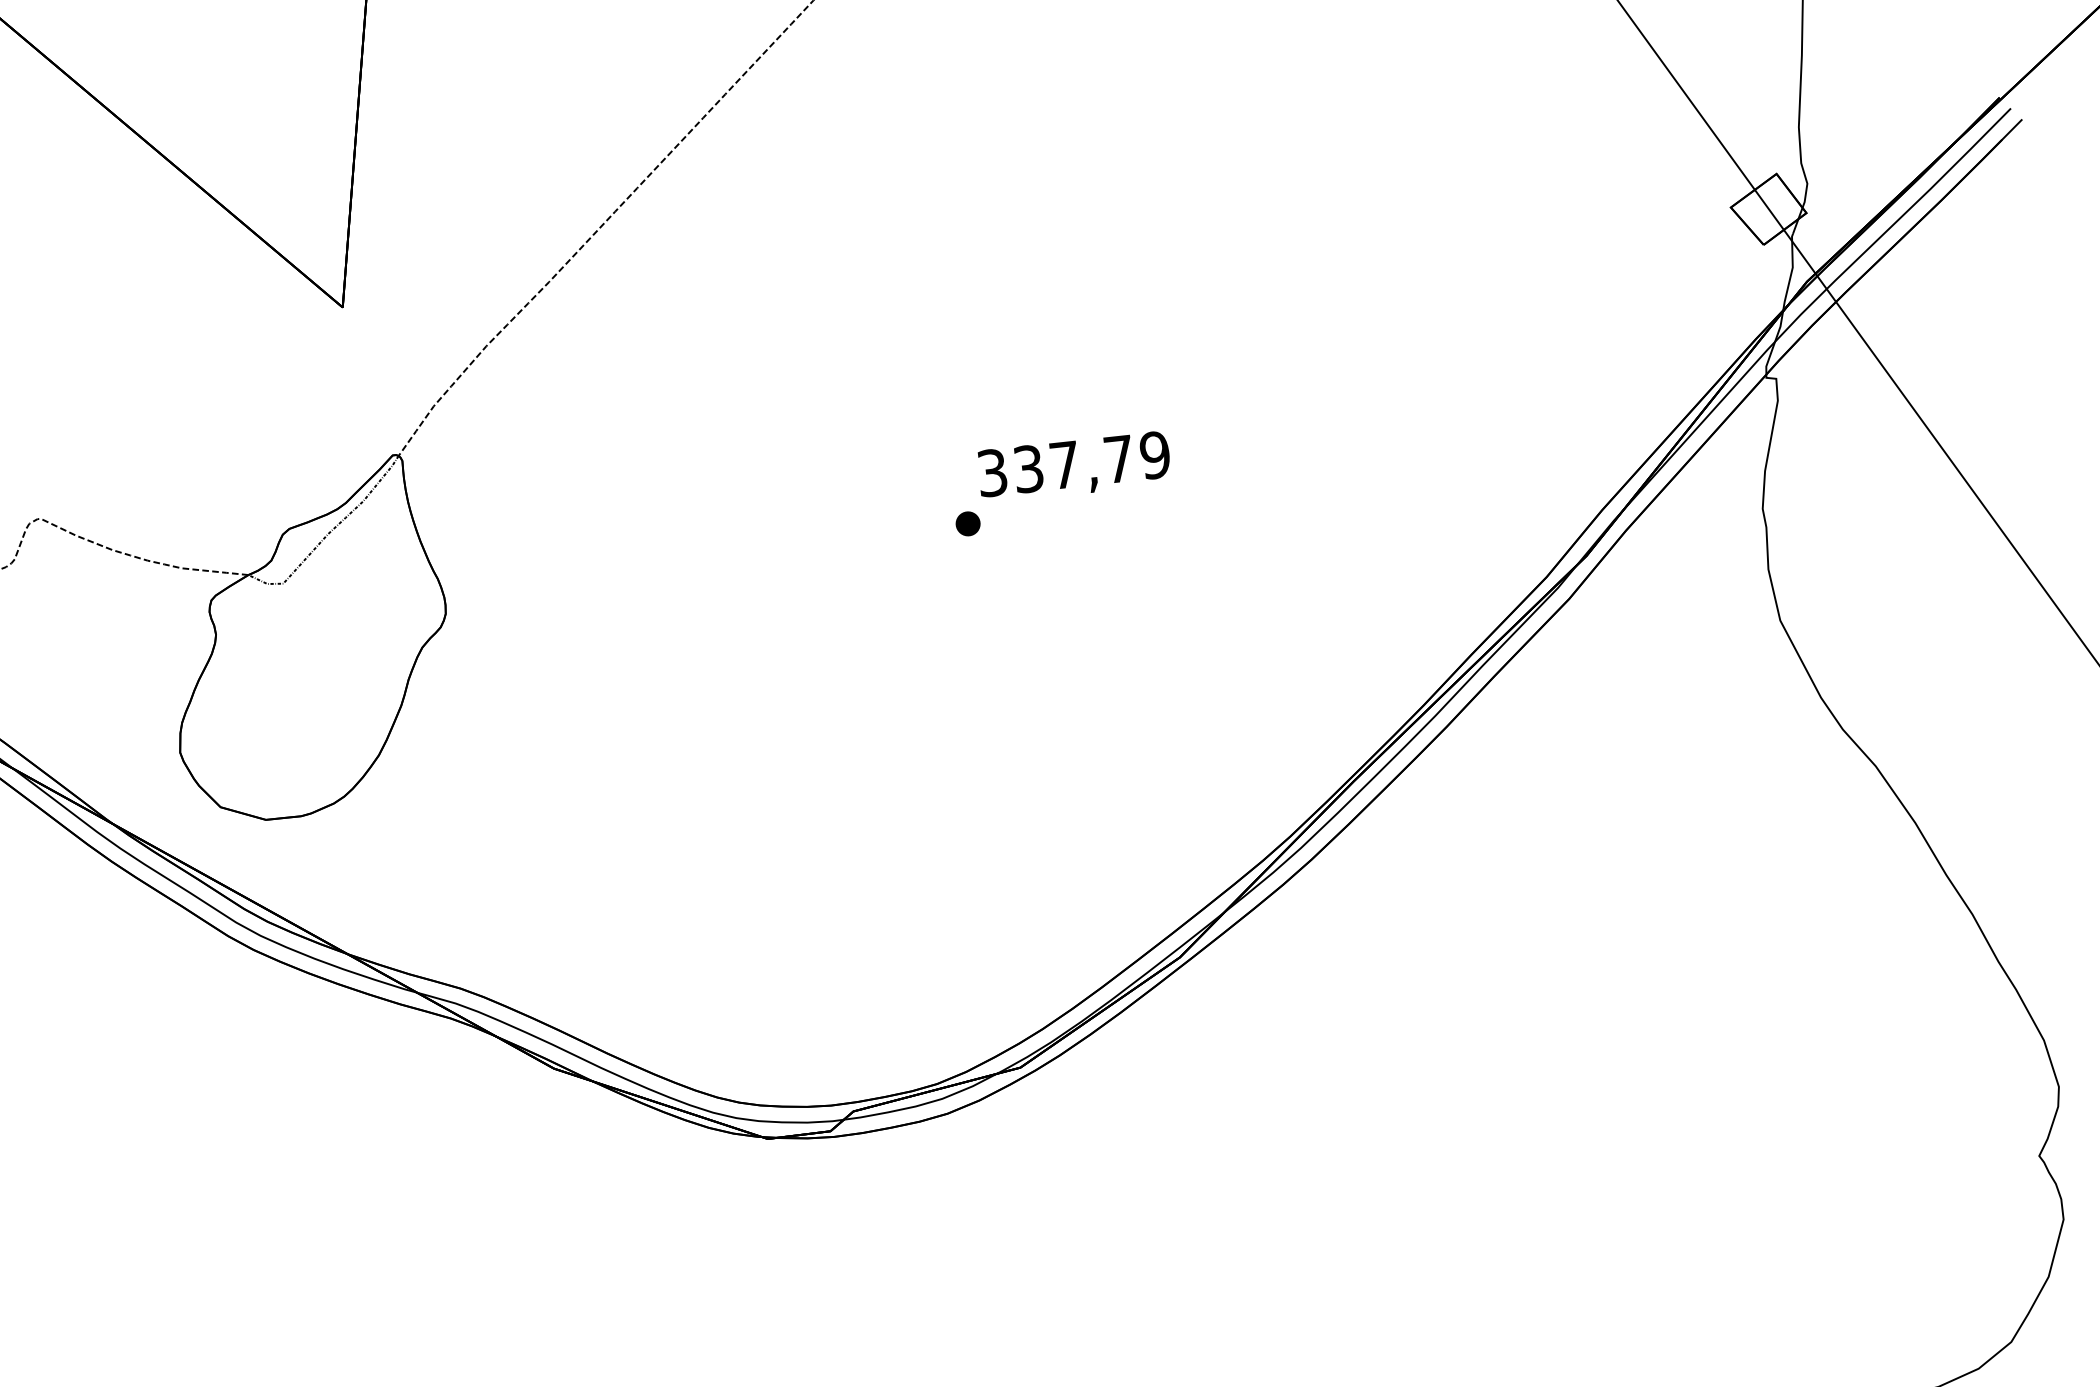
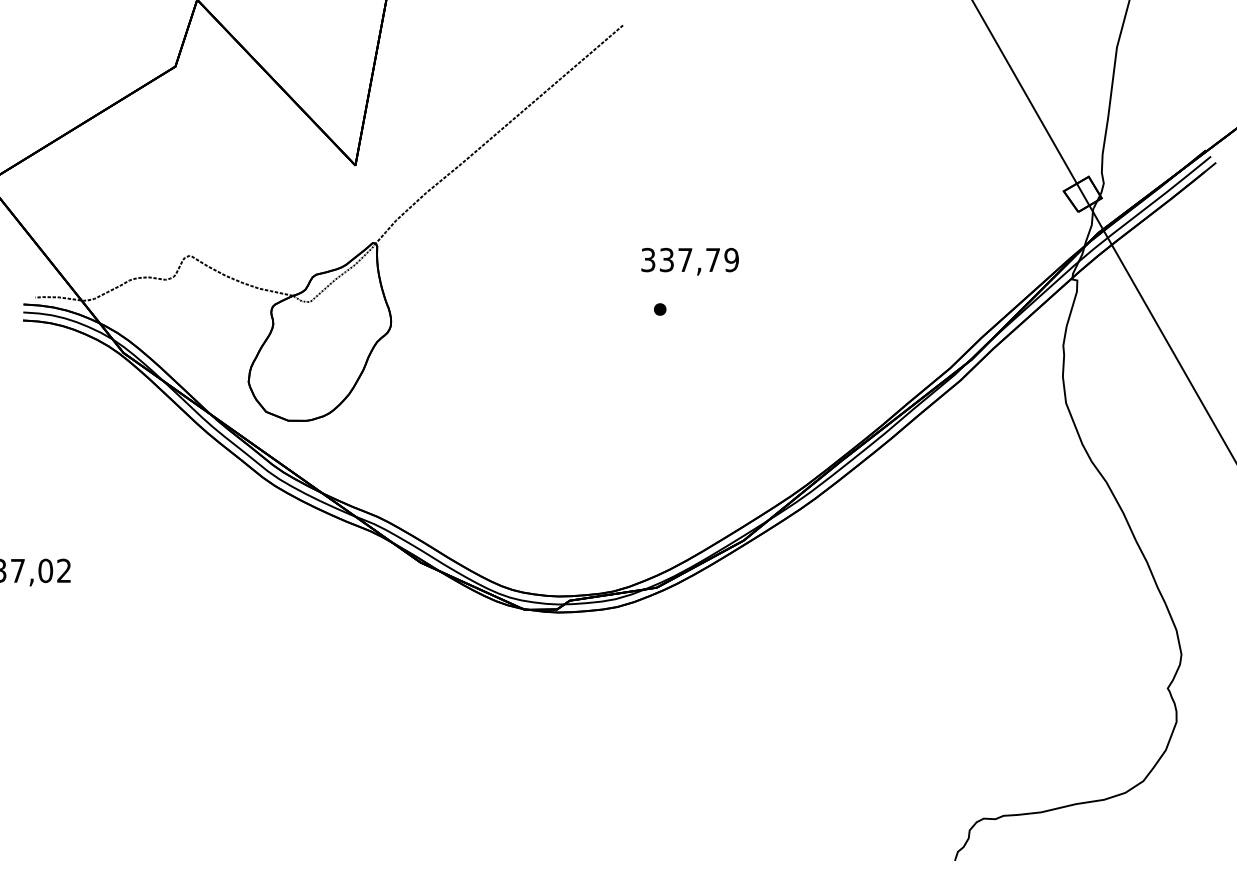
text: (1073, 467) -> (689, 261), moved

